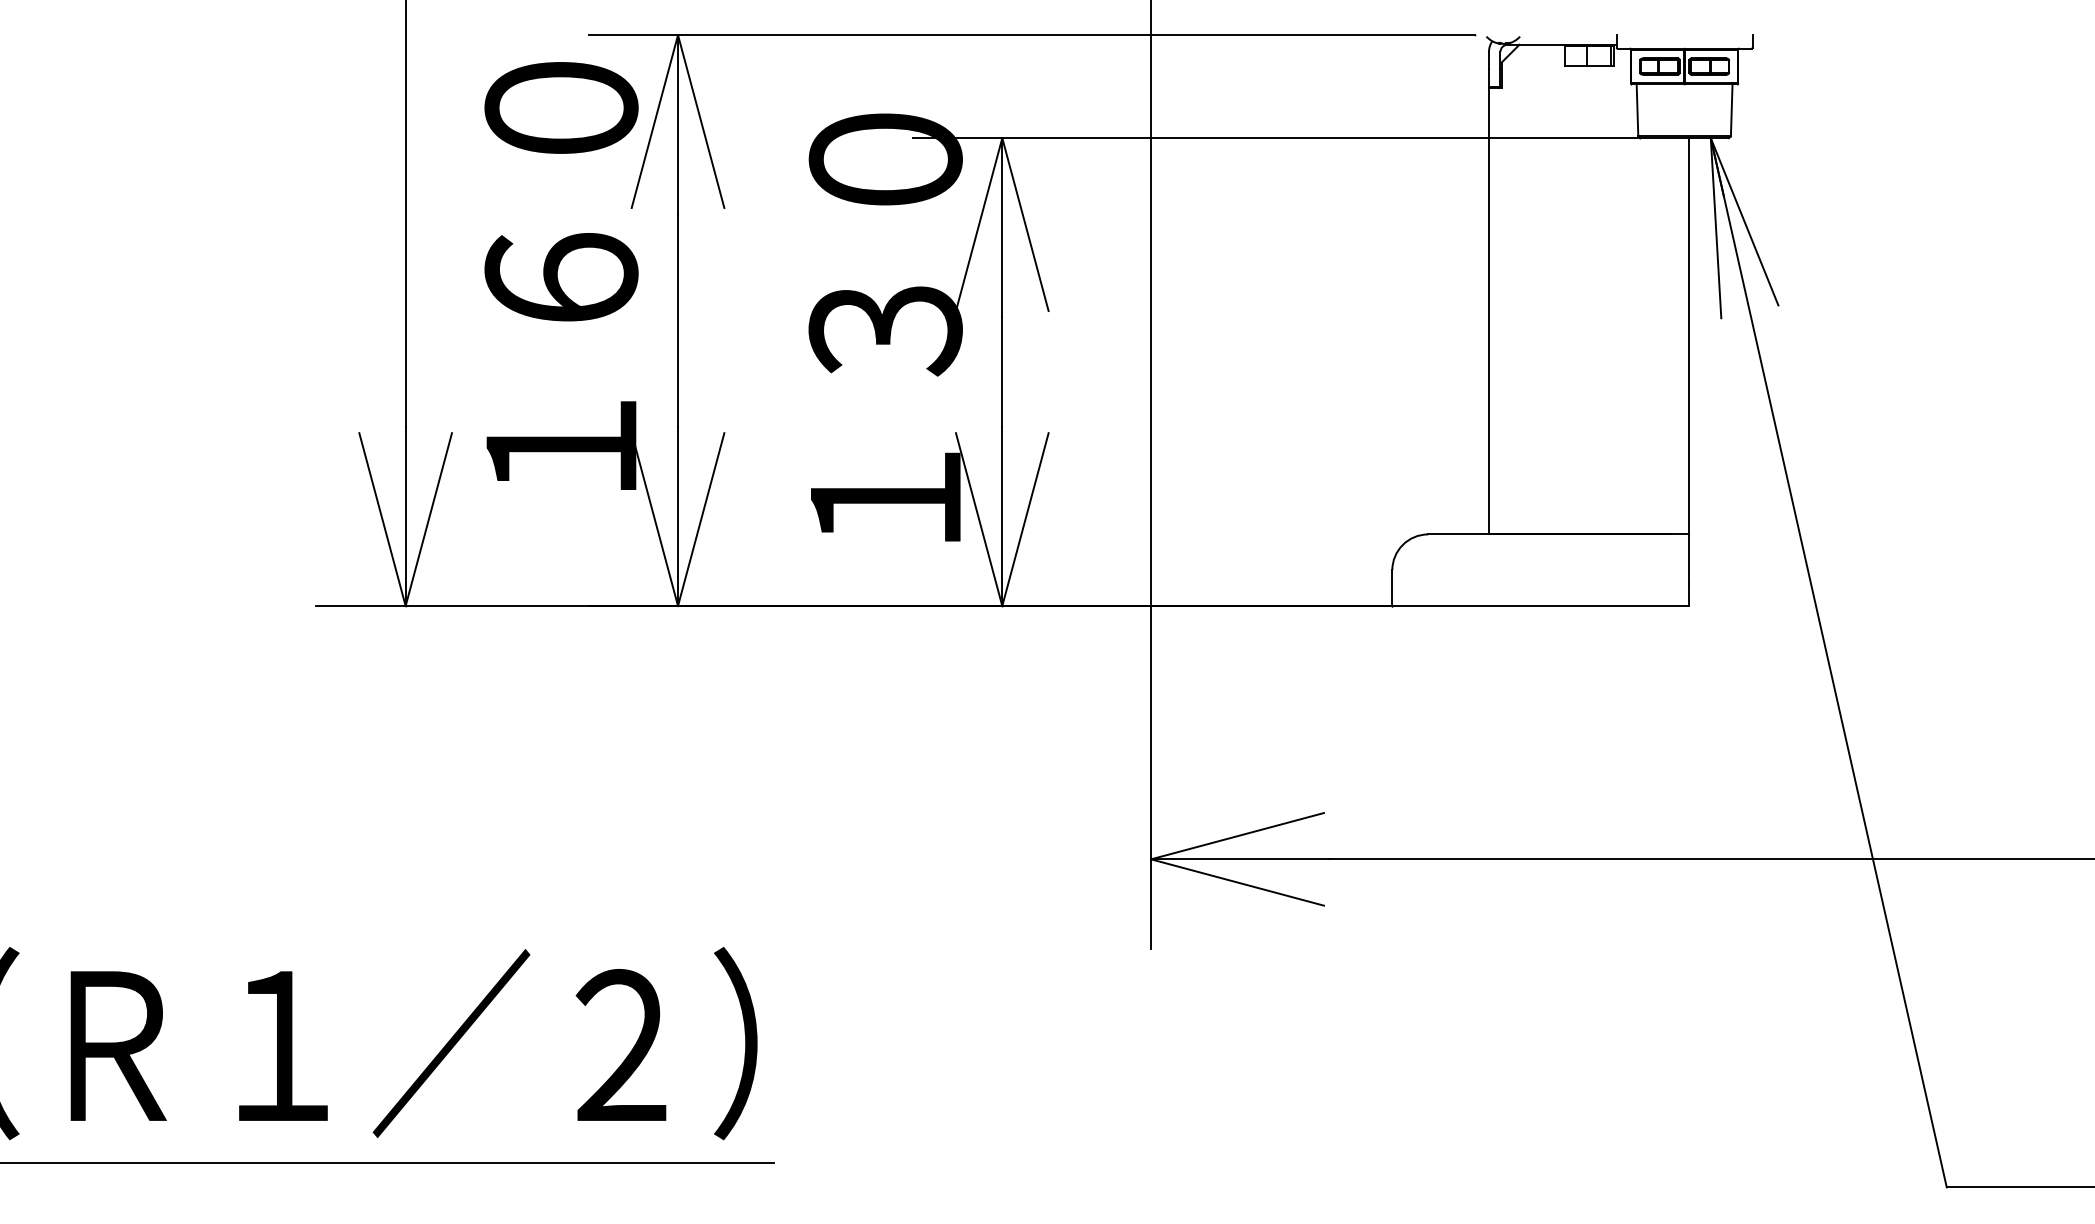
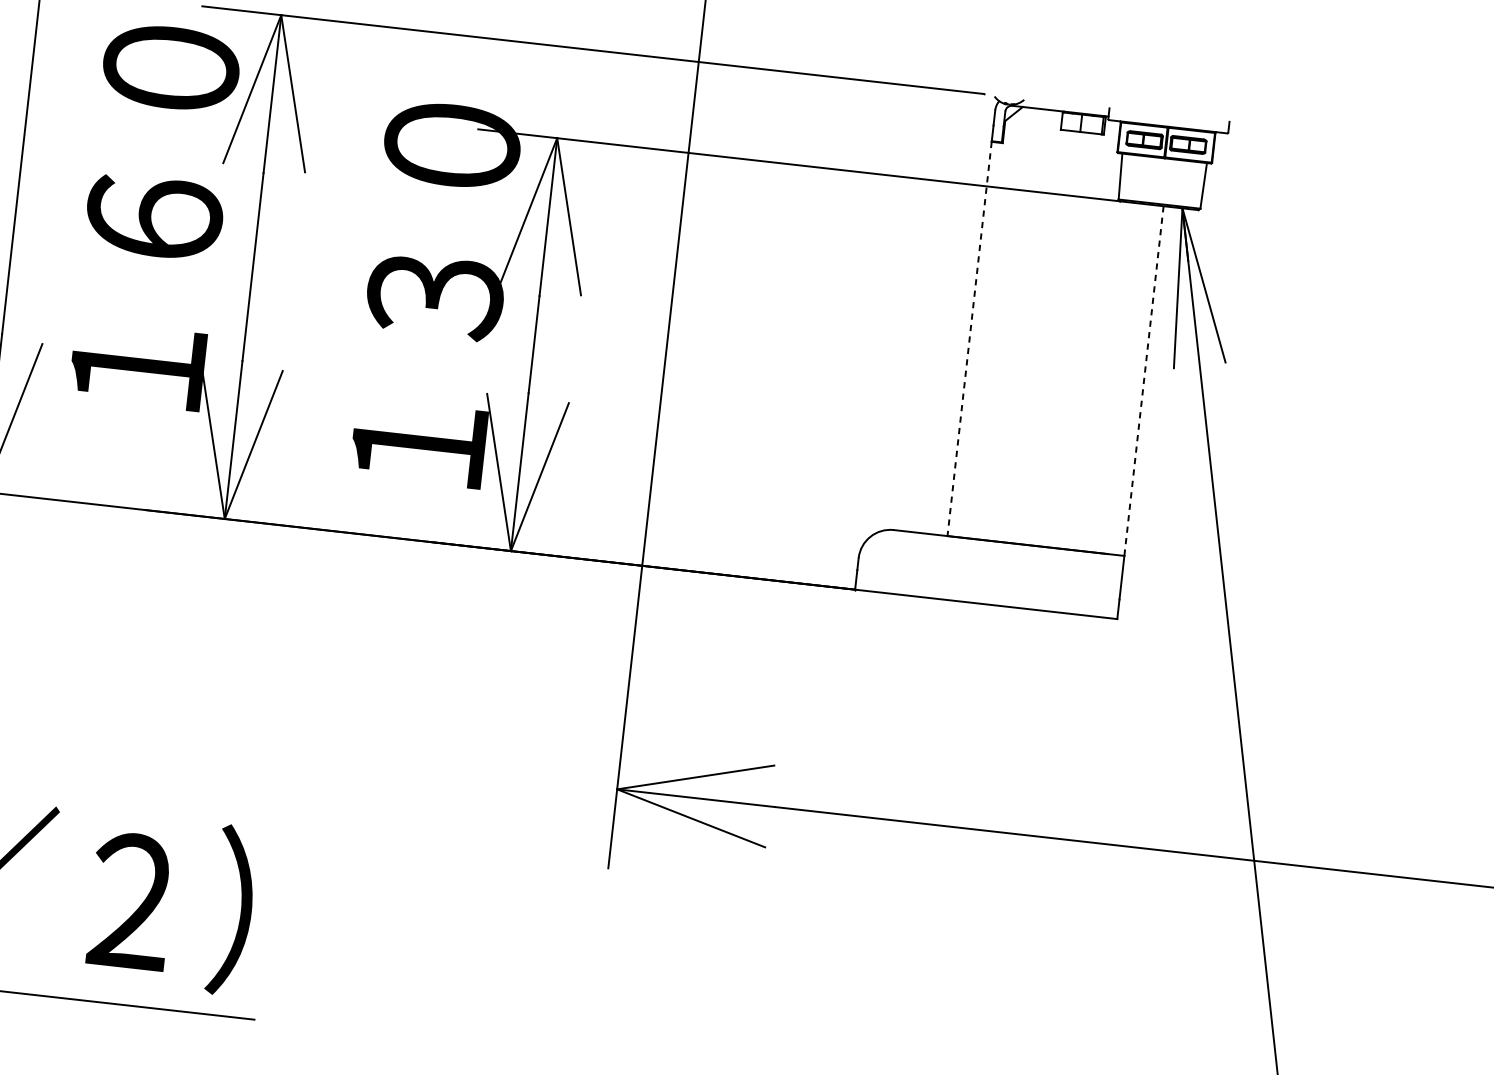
line: (1488, 311) -> (969, 339), solid -> dashed
line: (1689, 336) -> (1144, 381), solid -> dashed

